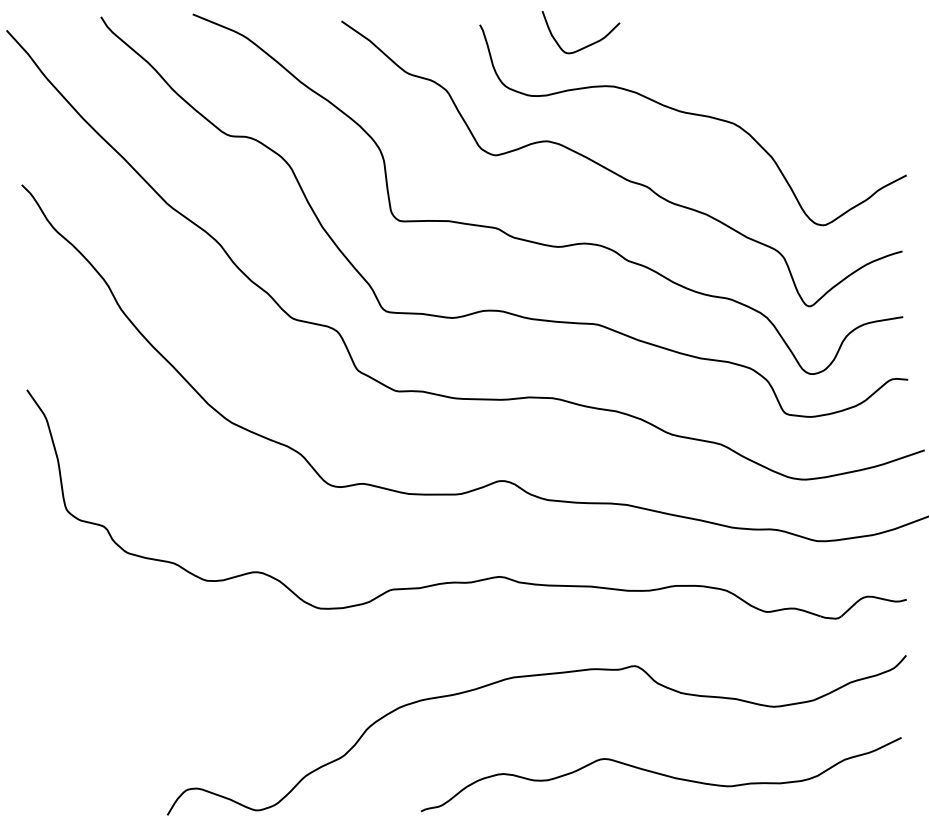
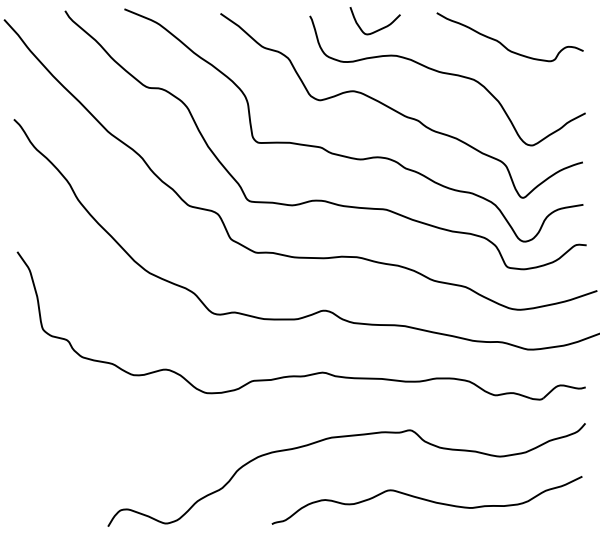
curve: (777, 67) -> (502, 43), added

